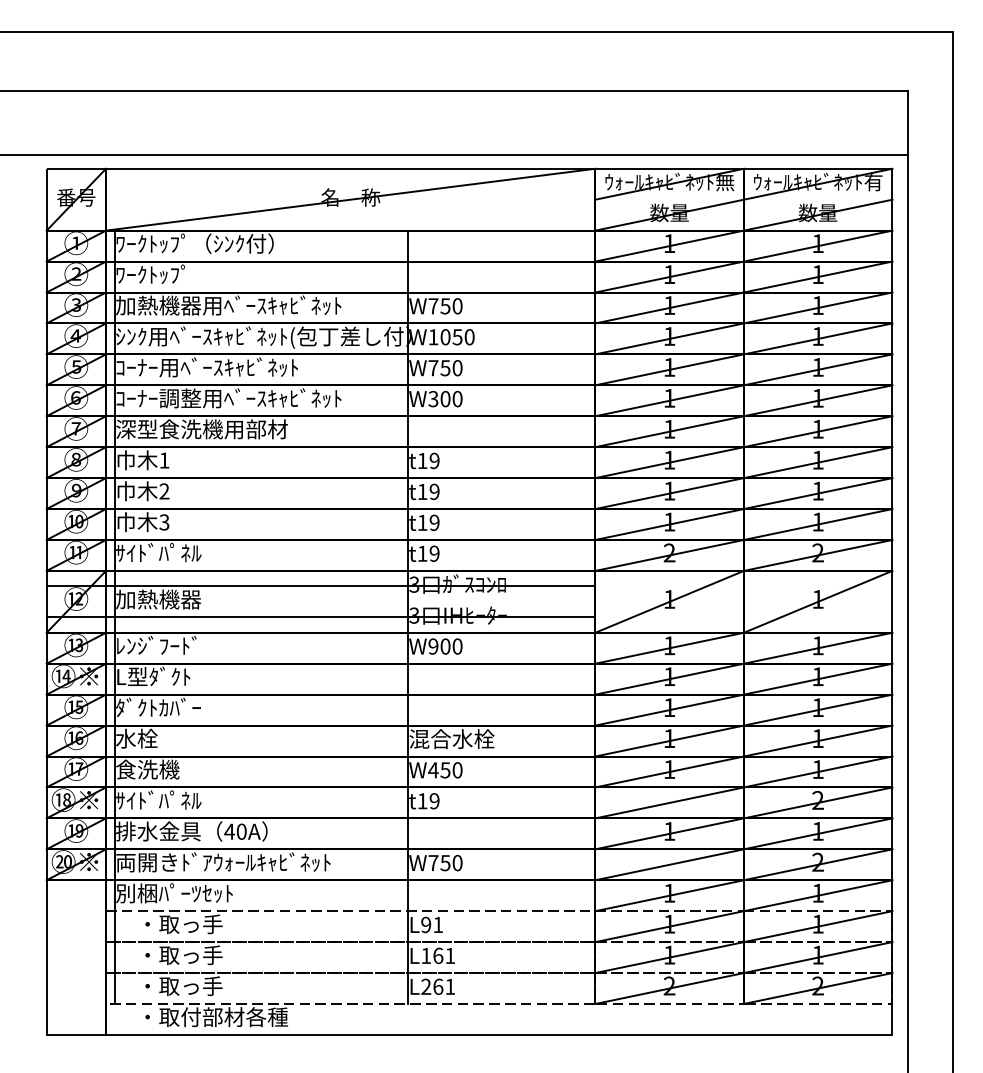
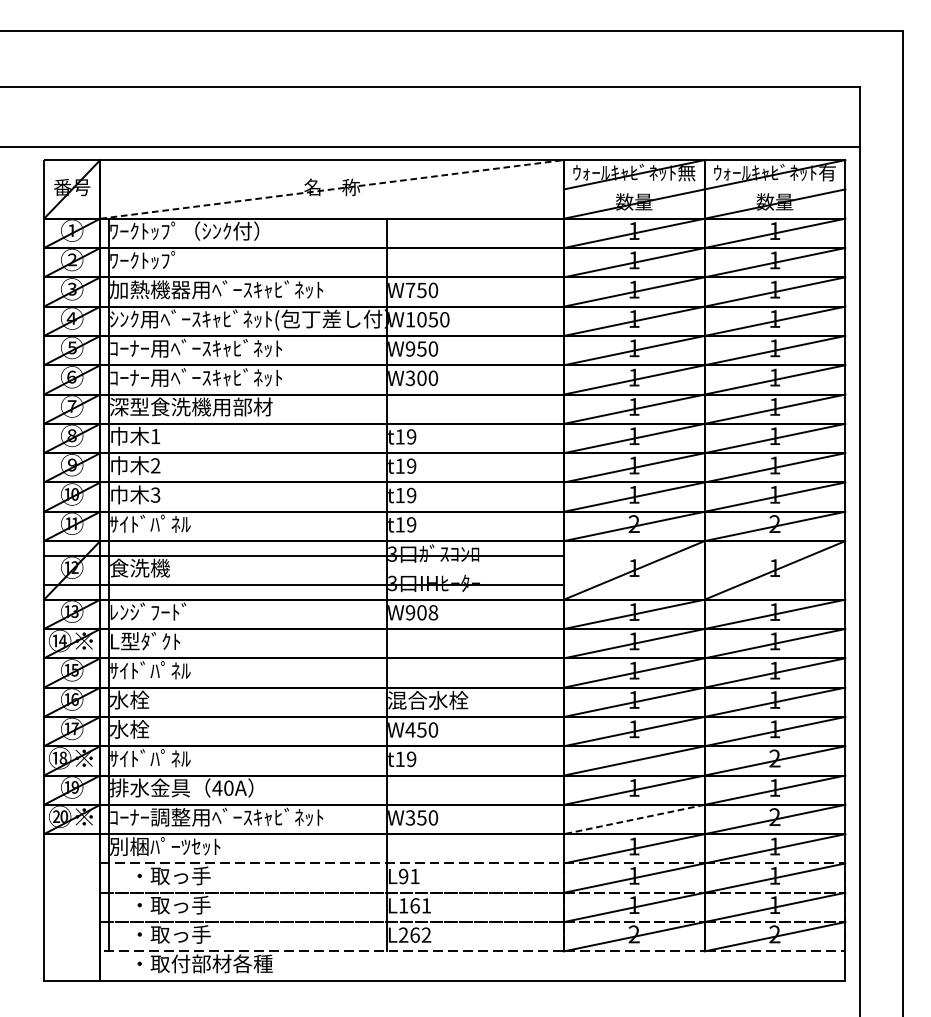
line: (350, 199) -> (331, 189), solid -> dashed
text: (433, 368) -> (410, 349), W750 -> W950
text: (250, 398) -> (237, 377), ｺｰﾅｰ調整用ﾍﾞｰｽｷｬﾋﾞﾈｯﾄ -> ｺｰﾅｰ用ﾍﾞｰｽｷｬﾋﾞﾈｯﾄ
text: (158, 599) -> (150, 568), 加熱機器 -> 食洗機
text: (457, 646) -> (433, 612), W900 -> W908
text: (158, 706) -> (150, 669), ﾀﾞｸﾄｶﾊﾞｰ -> ｻｲﾄﾞﾊﾟﾈﾙ
text: (147, 769) -> (139, 729), 食洗機 -> 水栓
text: (228, 862) -> (216, 817), 両開きﾄﾞｱｳｫｰﾙｷｬﾋﾞﾈｯﾄ -> ｺｰﾅｰ調整用ﾍﾞｰｽｷｬﾋﾞﾈｯﾄ
text: (433, 862) -> (410, 817), W750 -> W350
line: (669, 864) -> (634, 819), solid -> dashed
text: (450, 986) -> (426, 934), L261 -> L262

